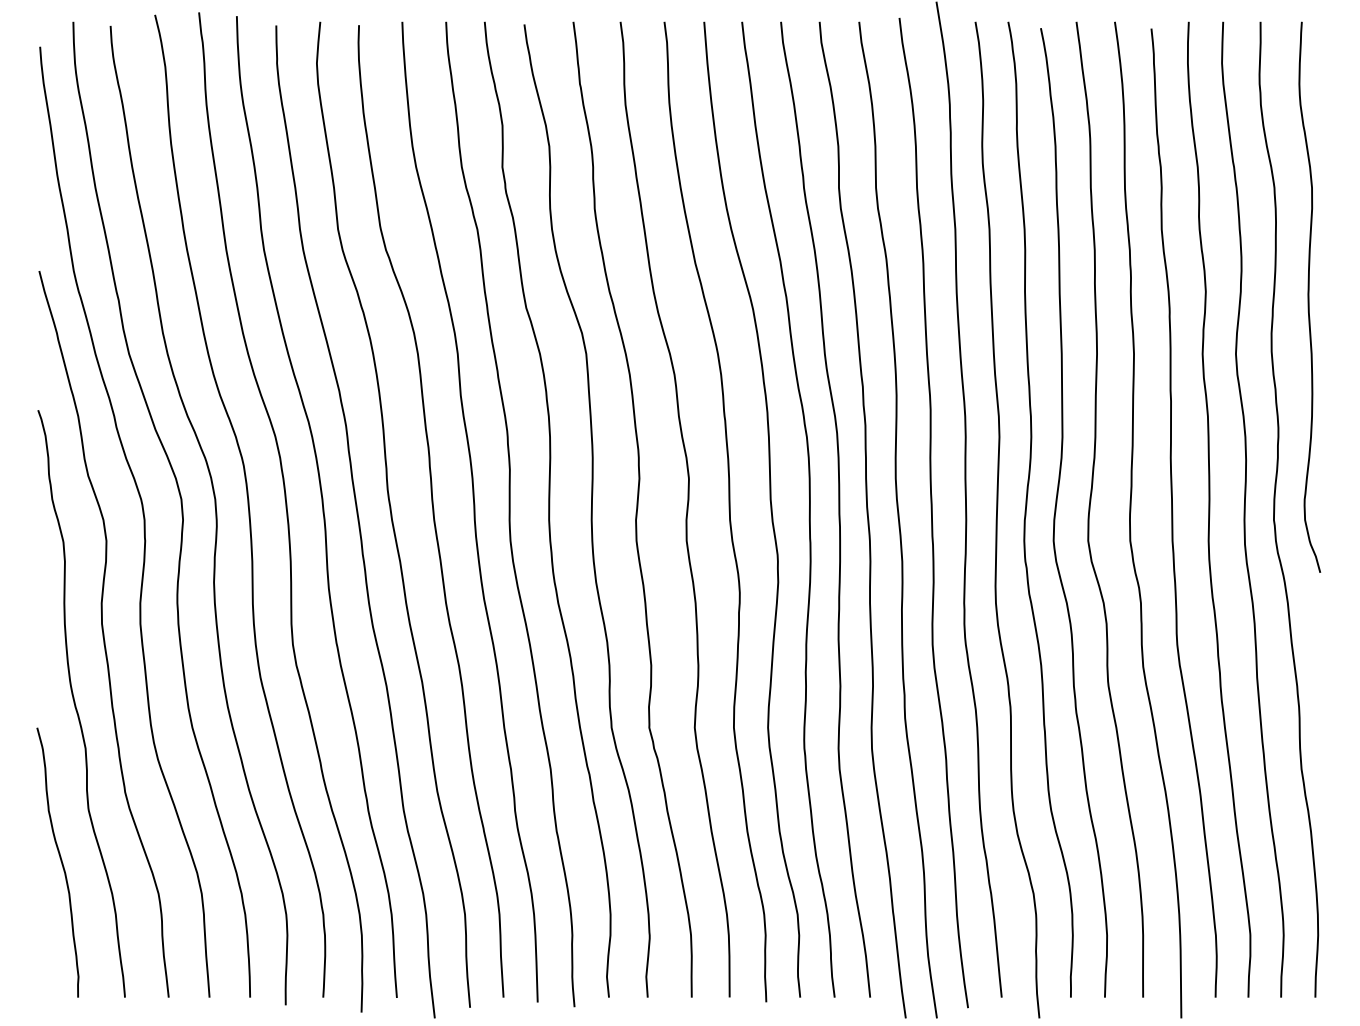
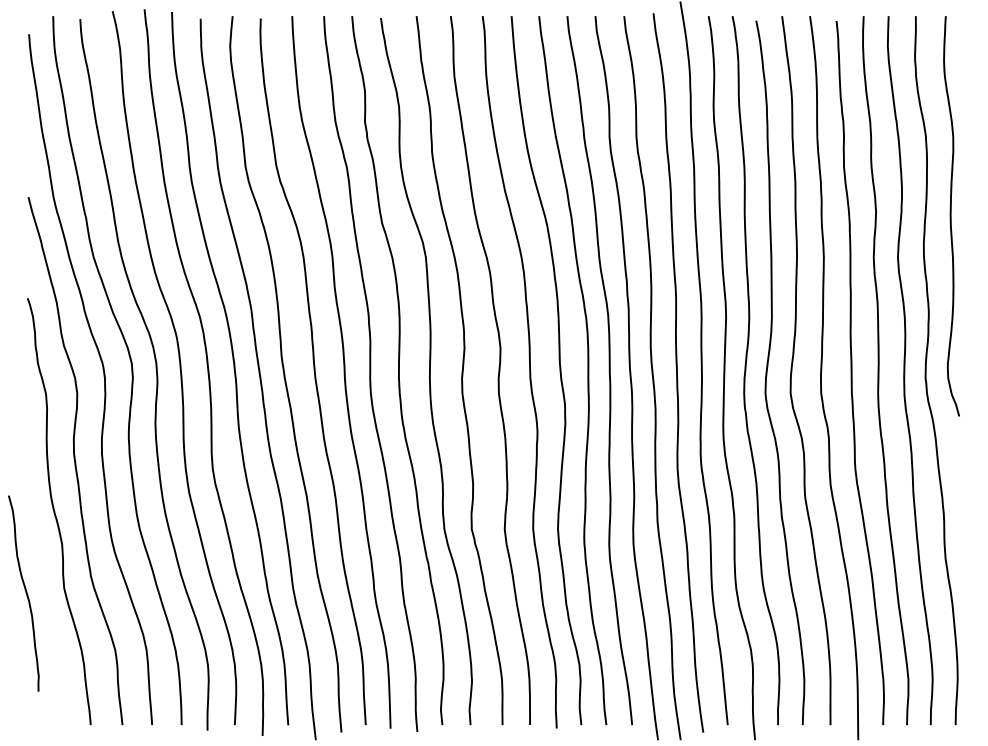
curve: (60, 861) -> (25, 592), moved

